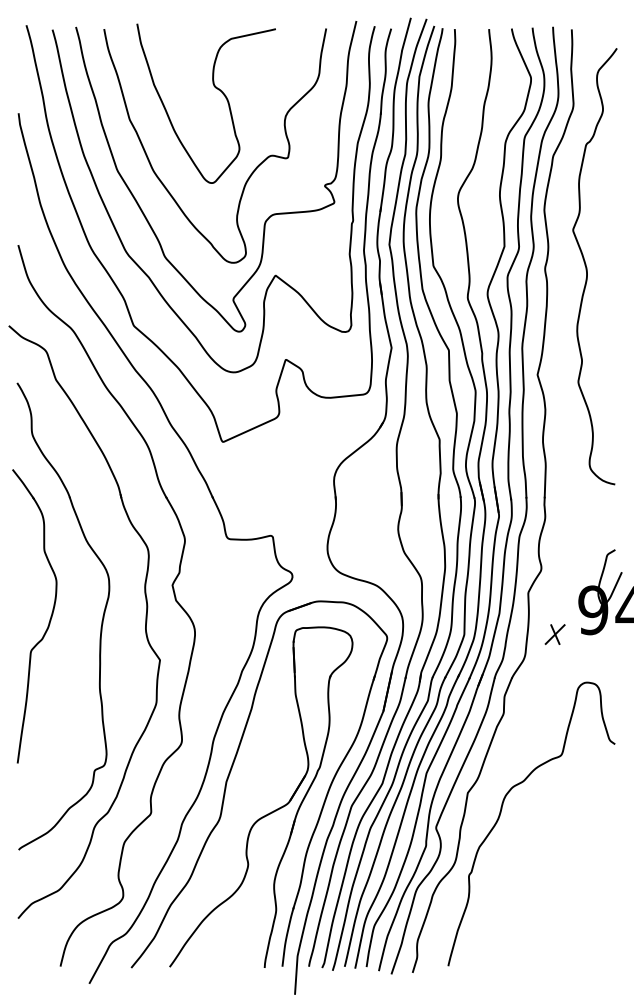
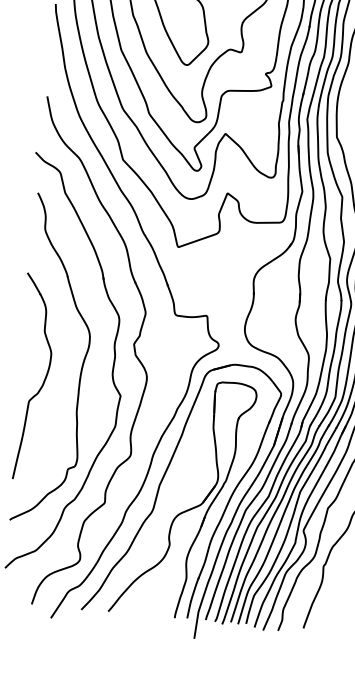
part: (48, 622) -> (43, 382), moved

